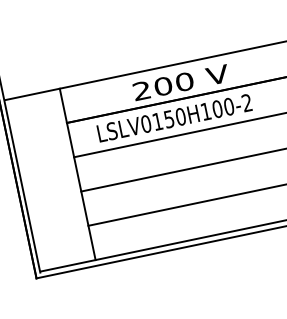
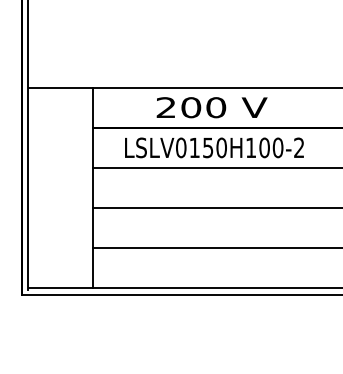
text: (180, 82) -> (211, 107), moved

